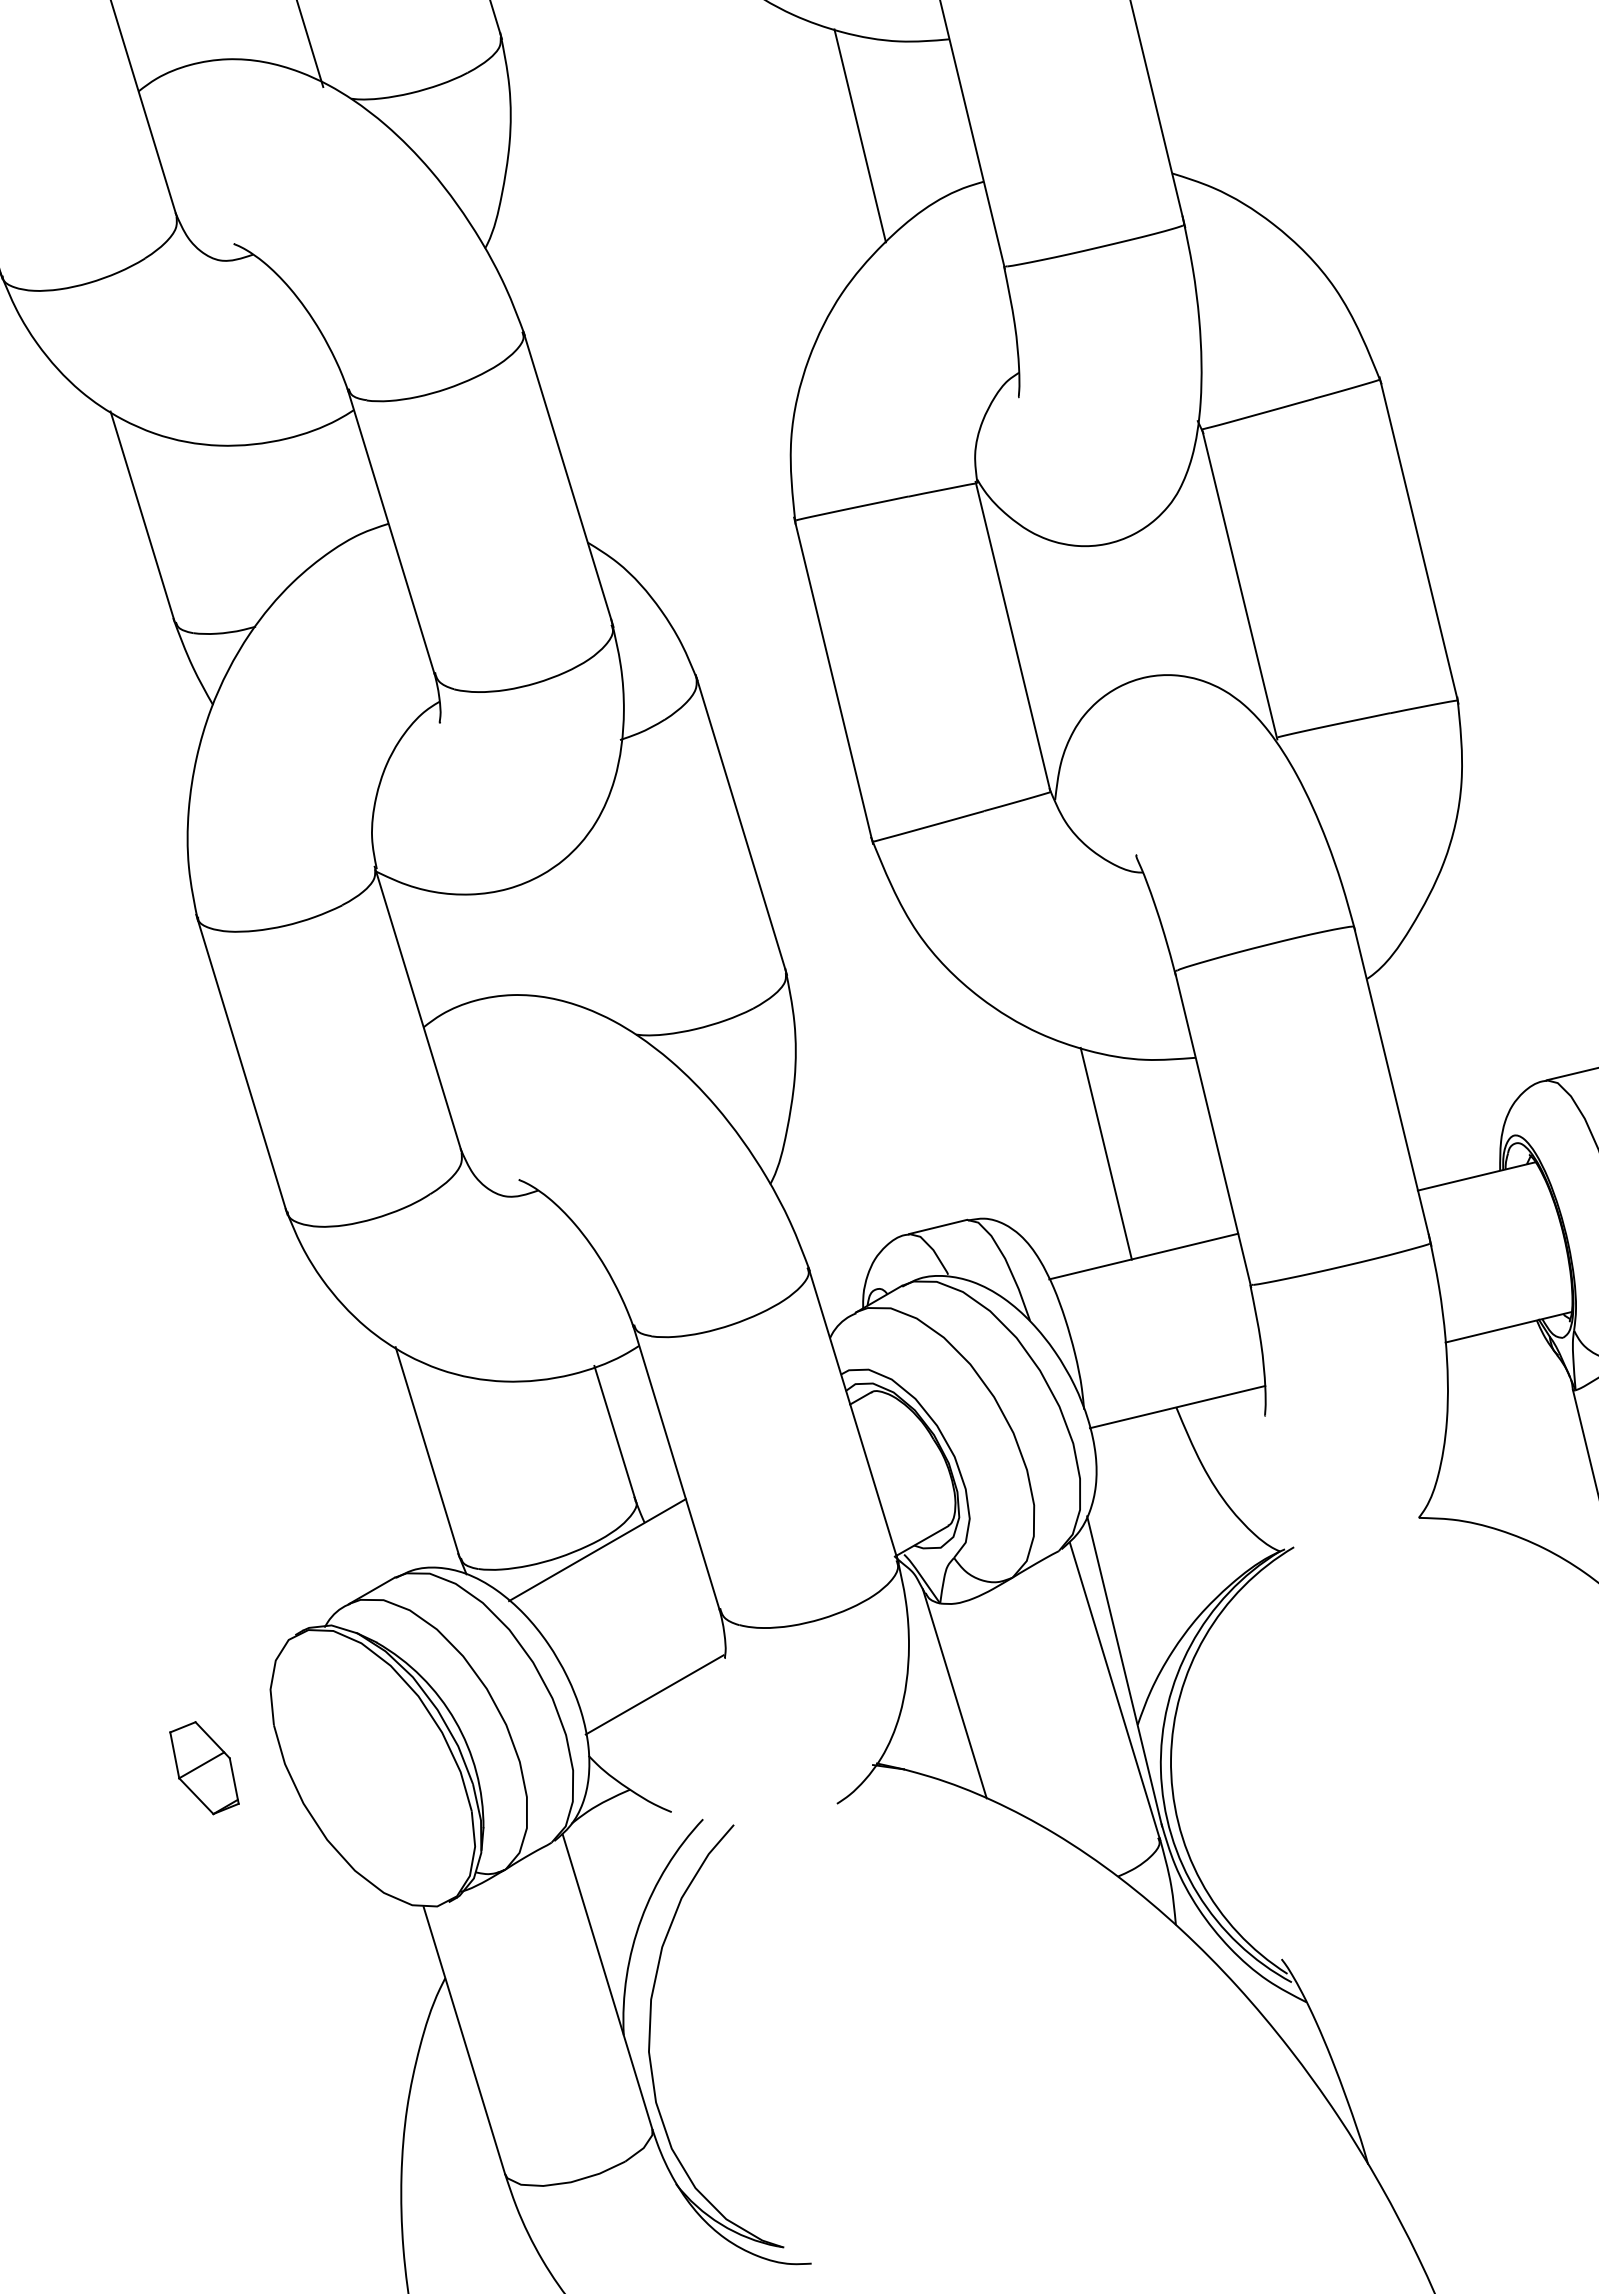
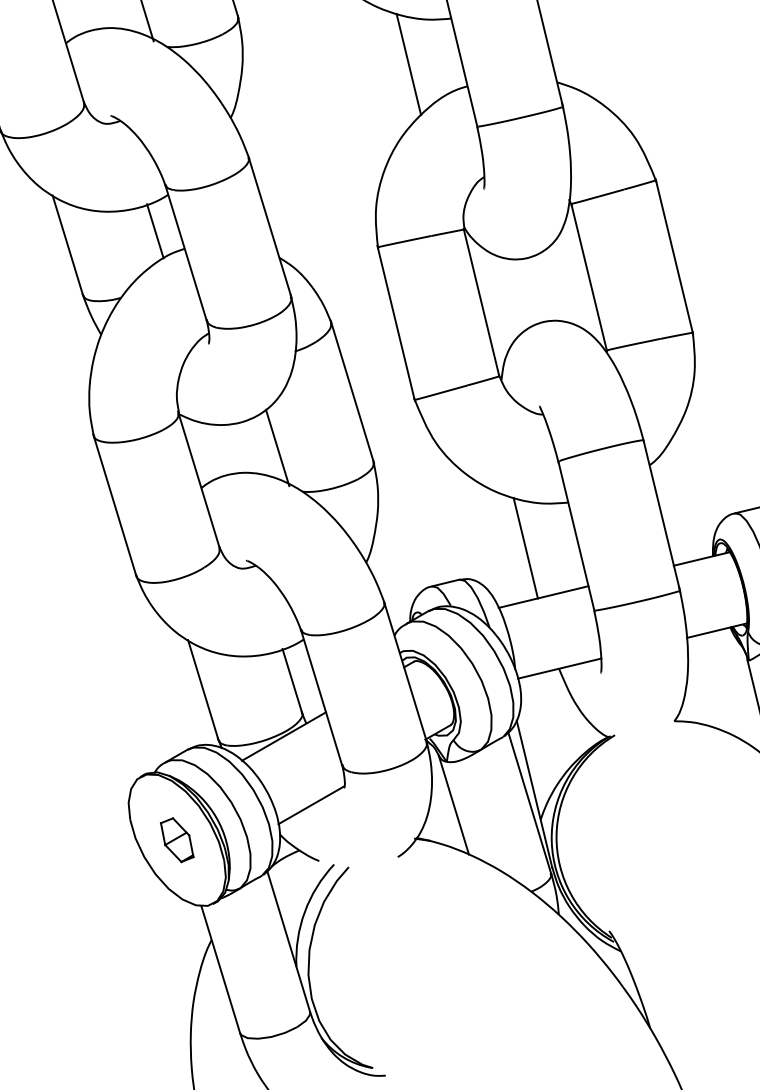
line: (327, 487) -> (155, 231), added
line: (583, 941) -> (277, 447), added
part: (202, 1768) -> (176, 840), moved

